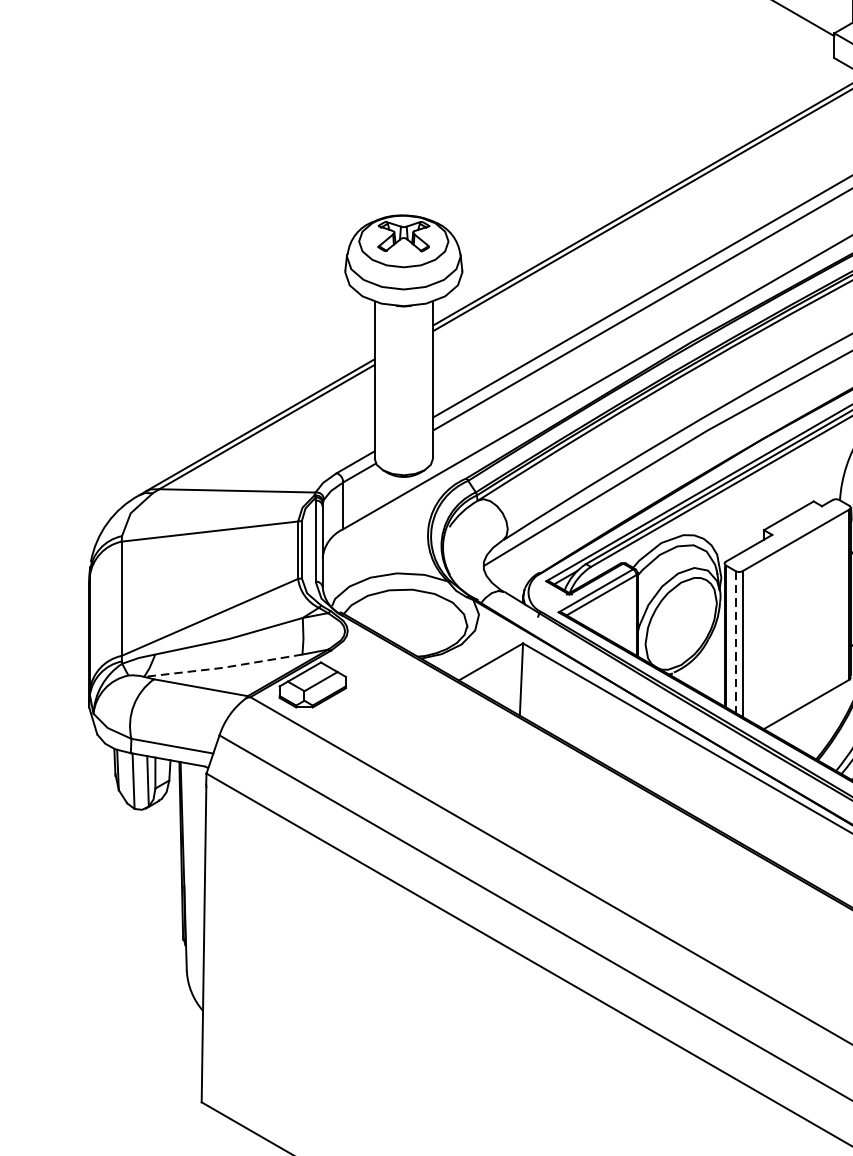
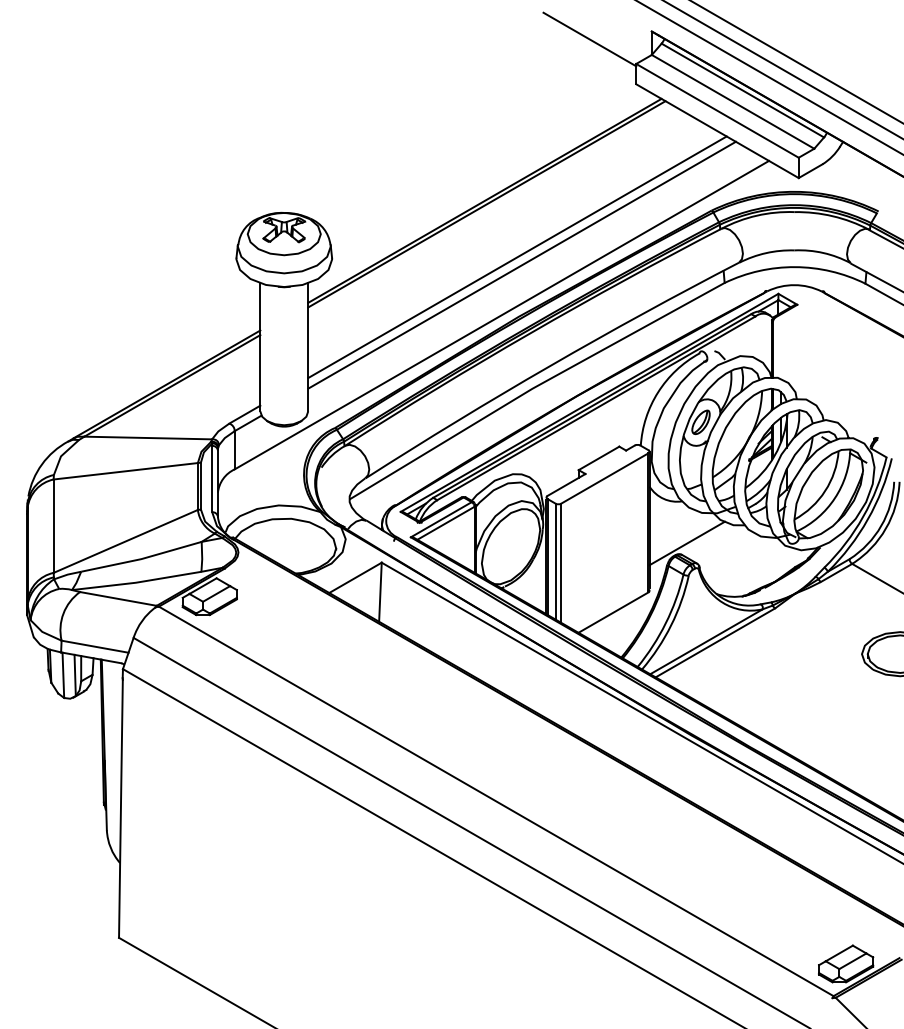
line: (735, 641) -> (555, 561), dashed -> solid
line: (221, 667) -> (135, 582), dashed -> solid

